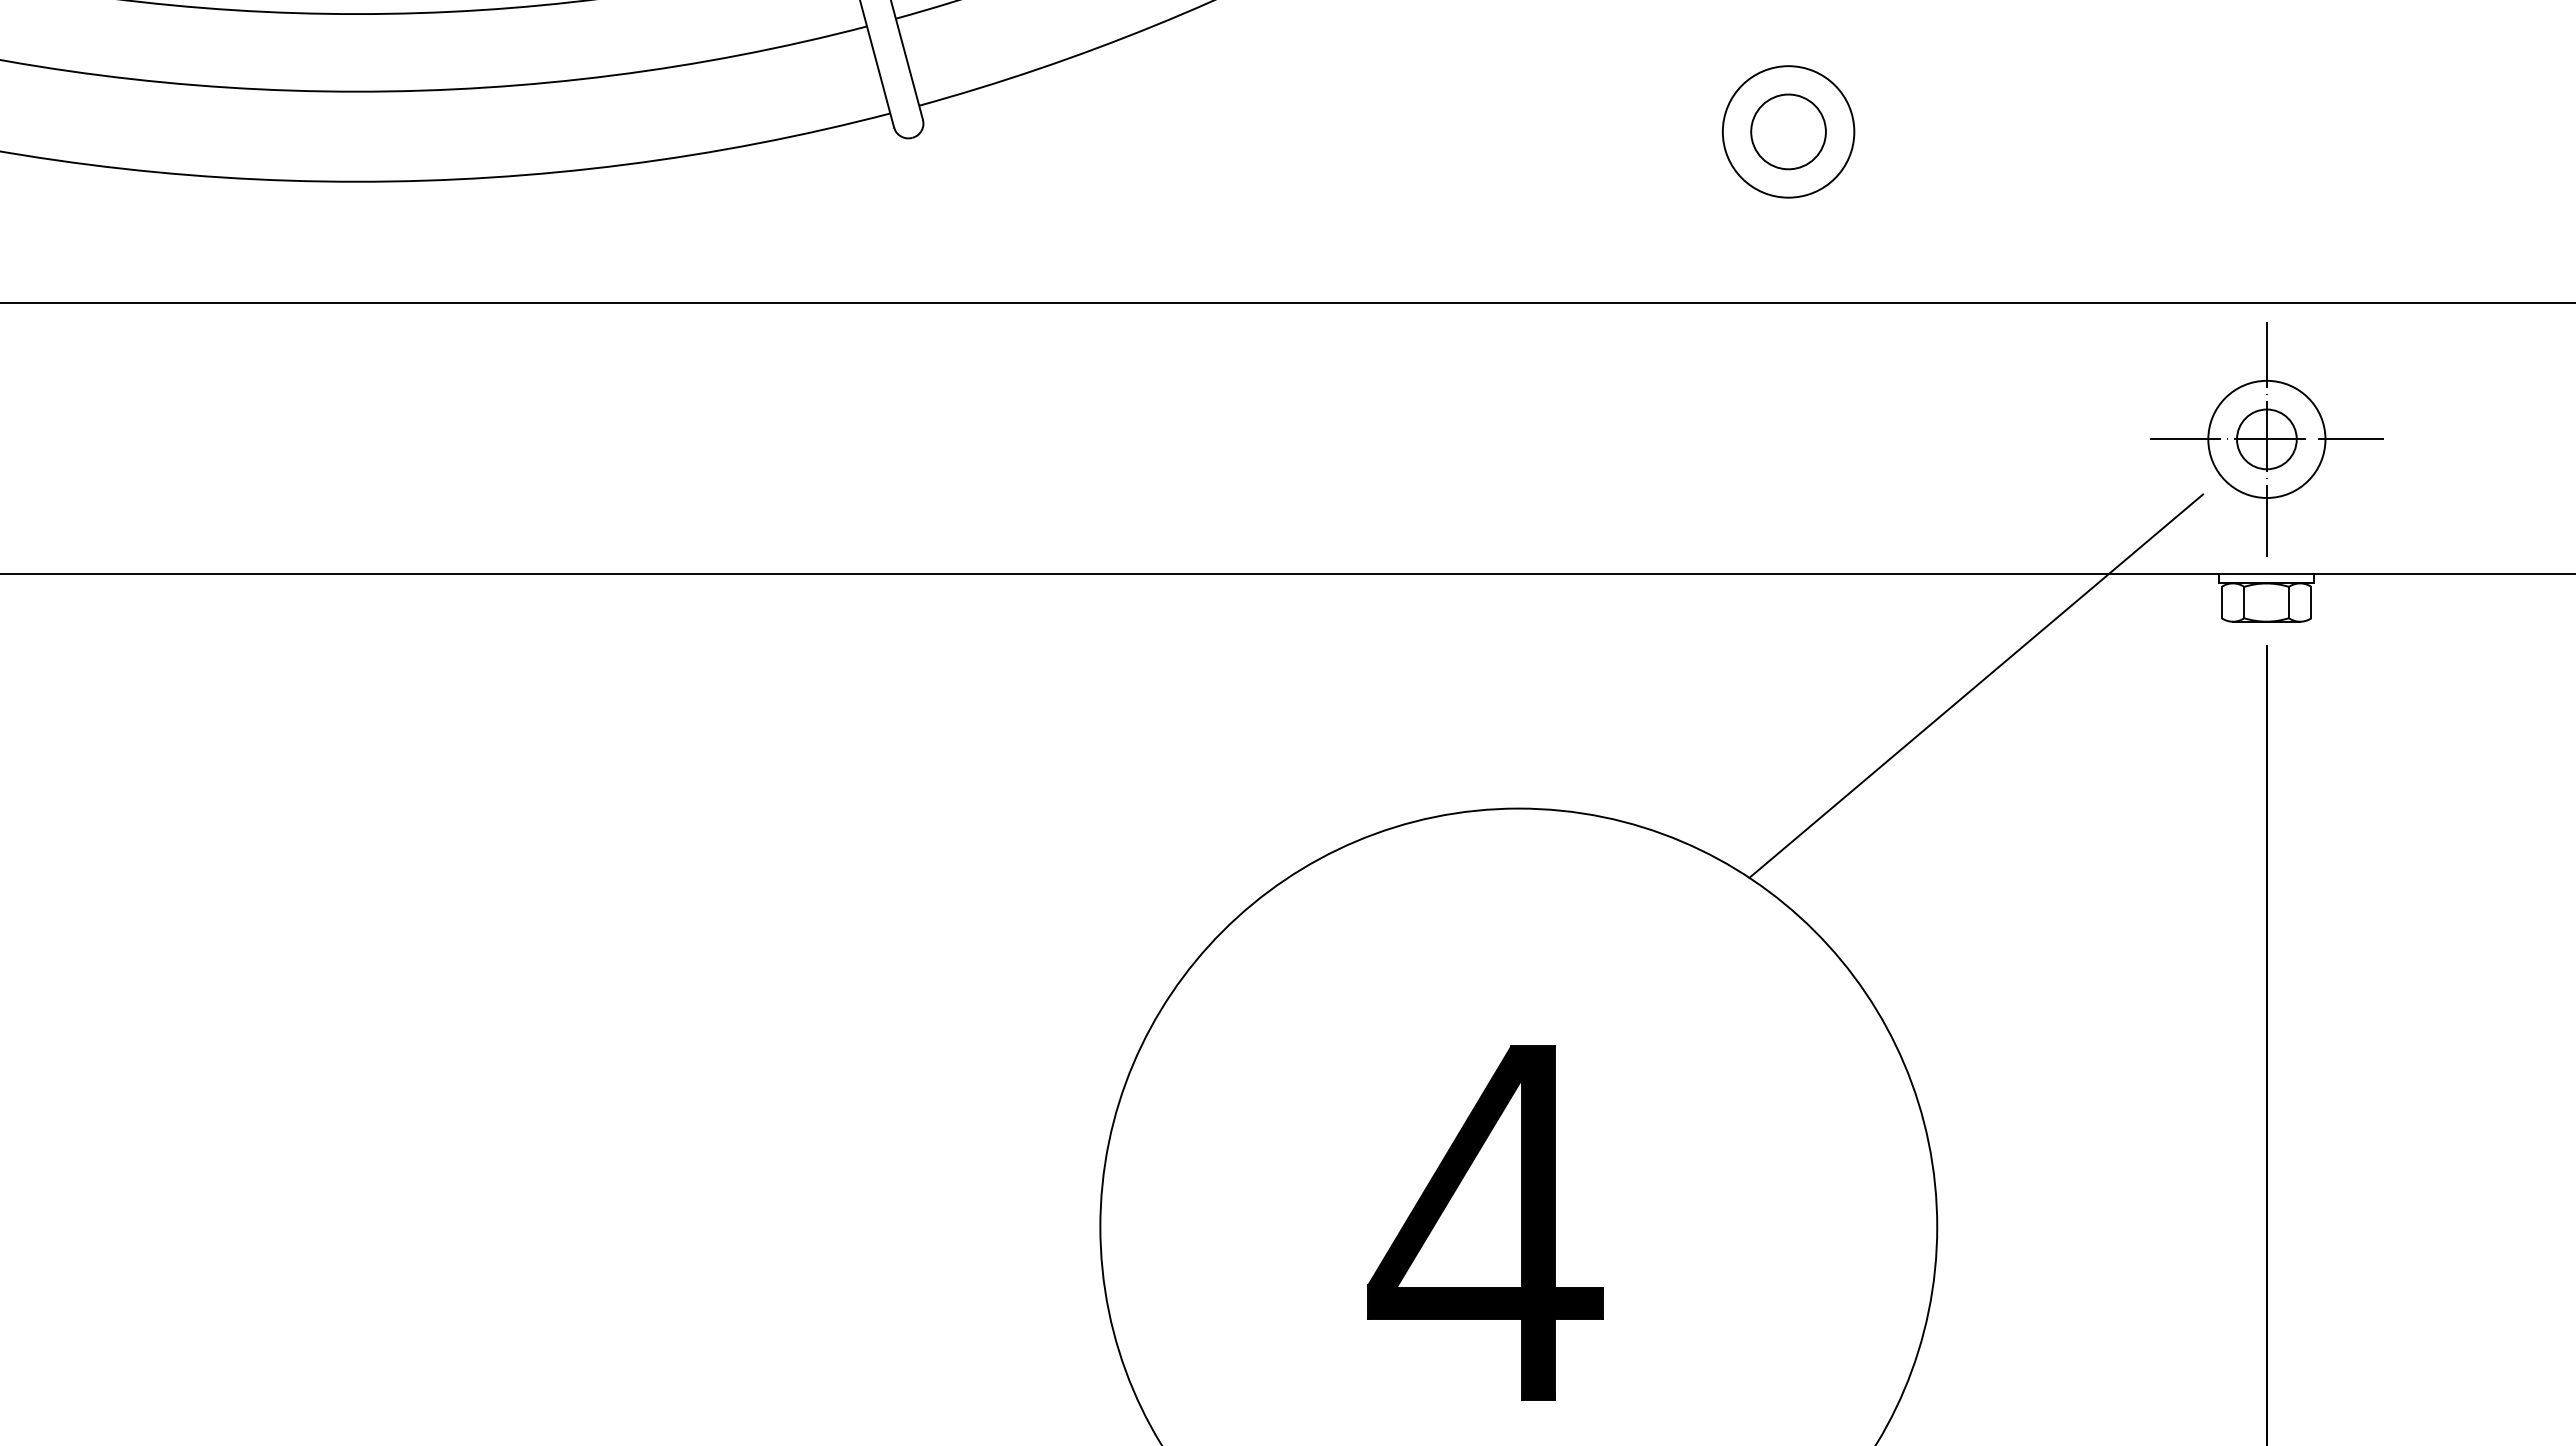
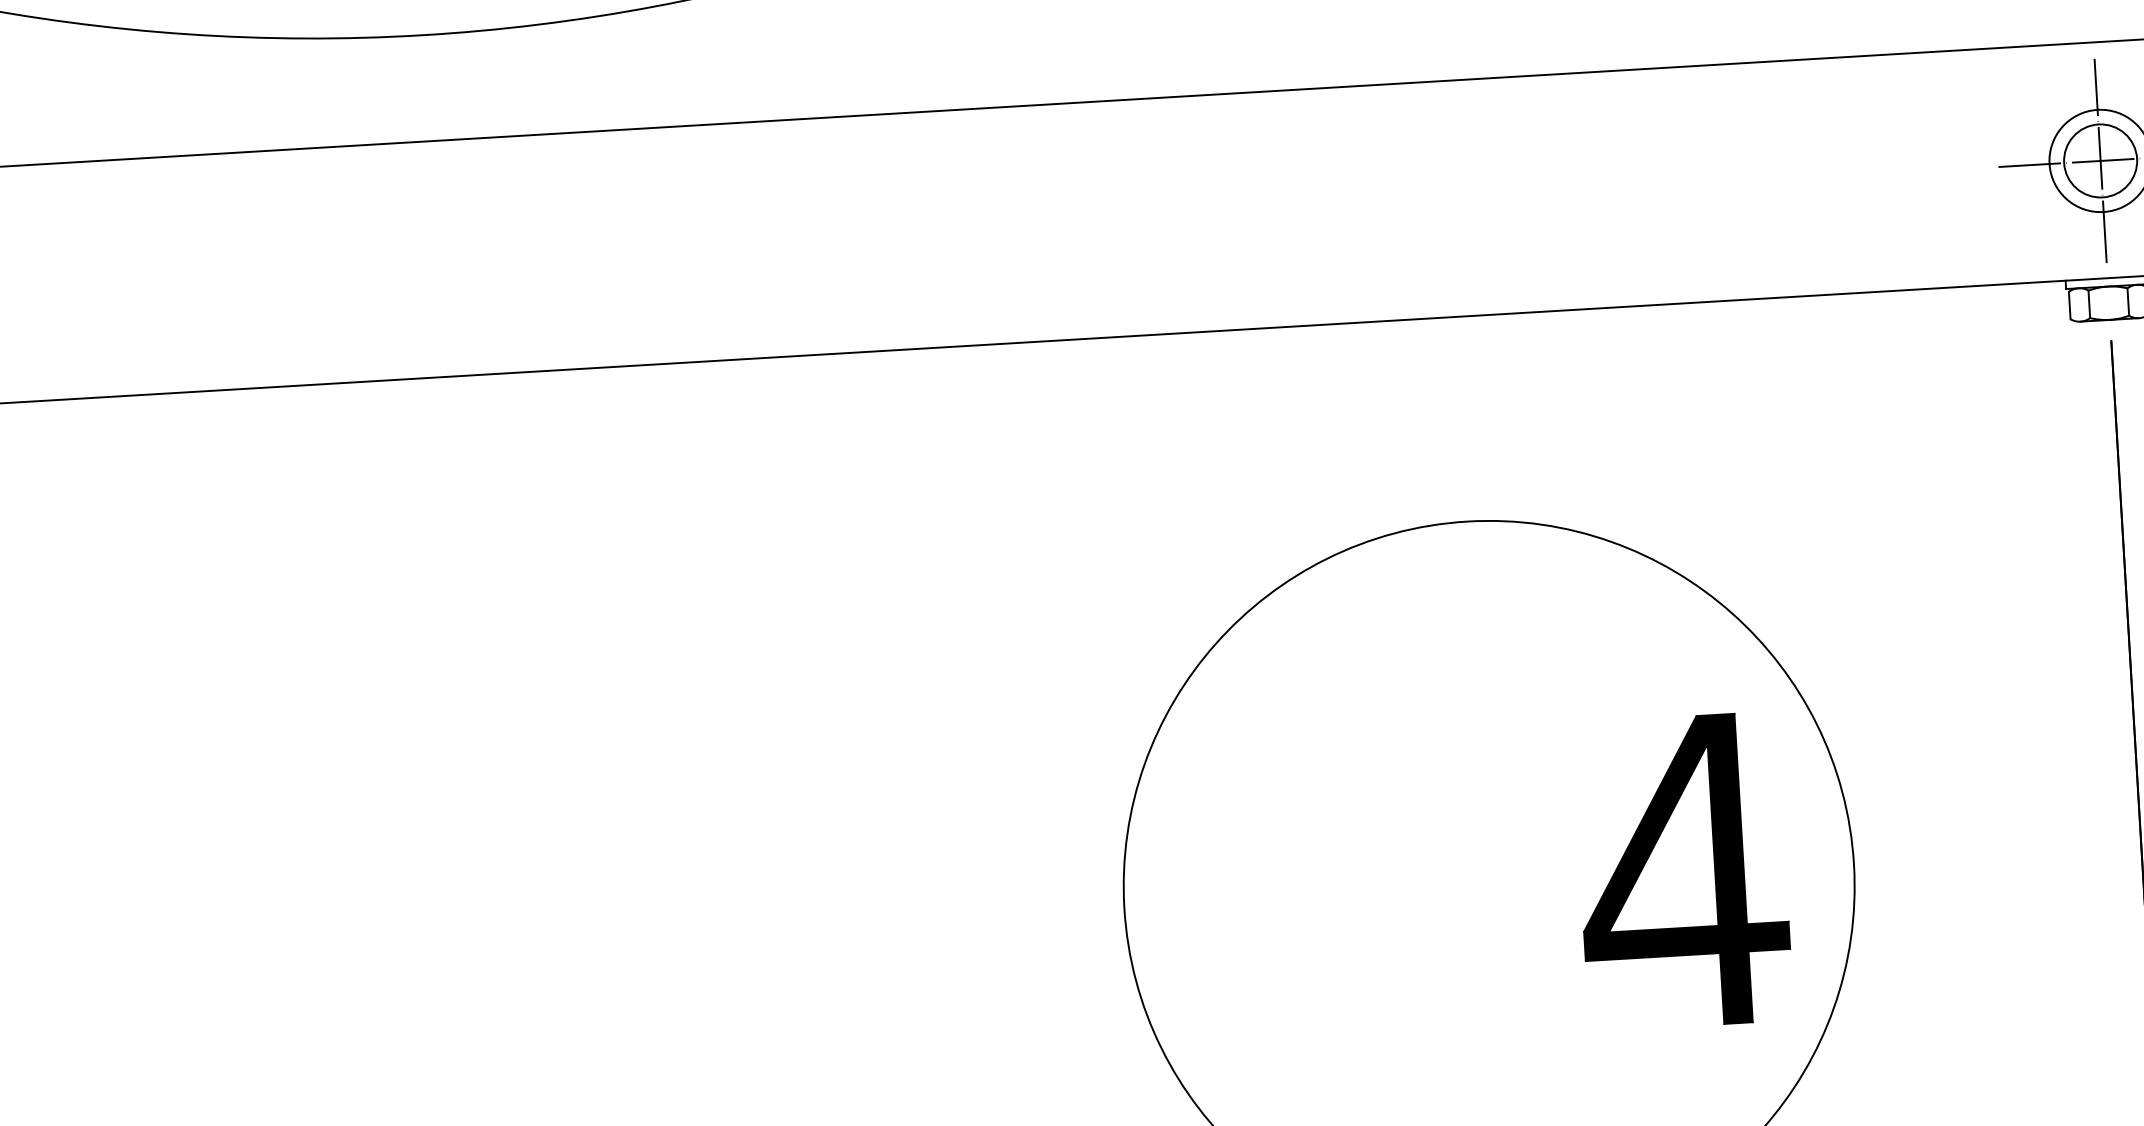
circle: (2266, 439) -> (2100, 161), size x1.4
line: (1976, 685) -> (1860, 390), removed
part: (1485, 1222) -> (1683, 870), moved

